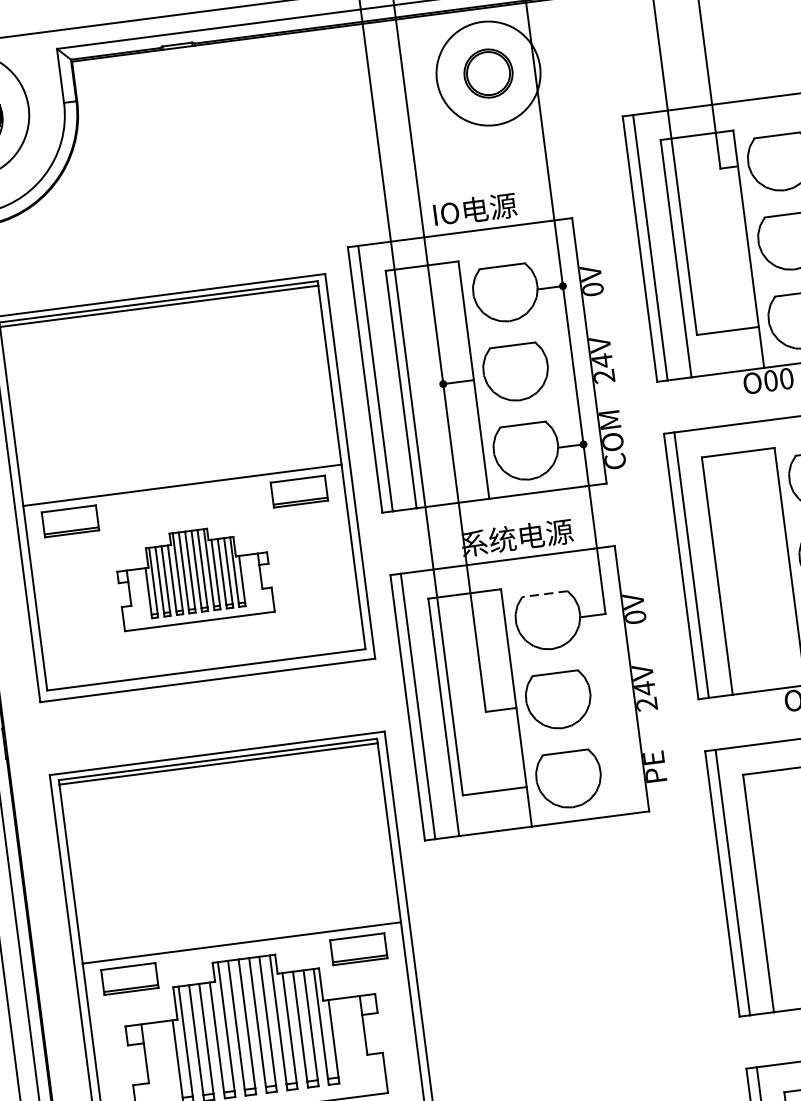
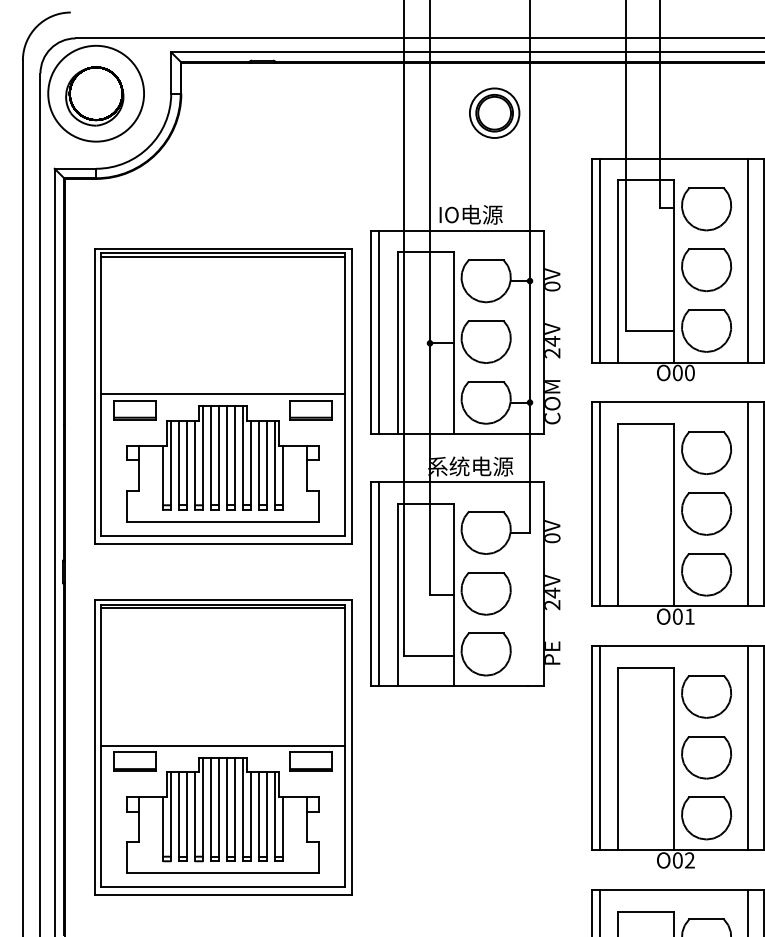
circle: (488, 73) -> (494, 113), size x0.62
part: (193, 575) -> (222, 463), size x1.67
line: (543, 593) -> (485, 511), dashed -> solid

